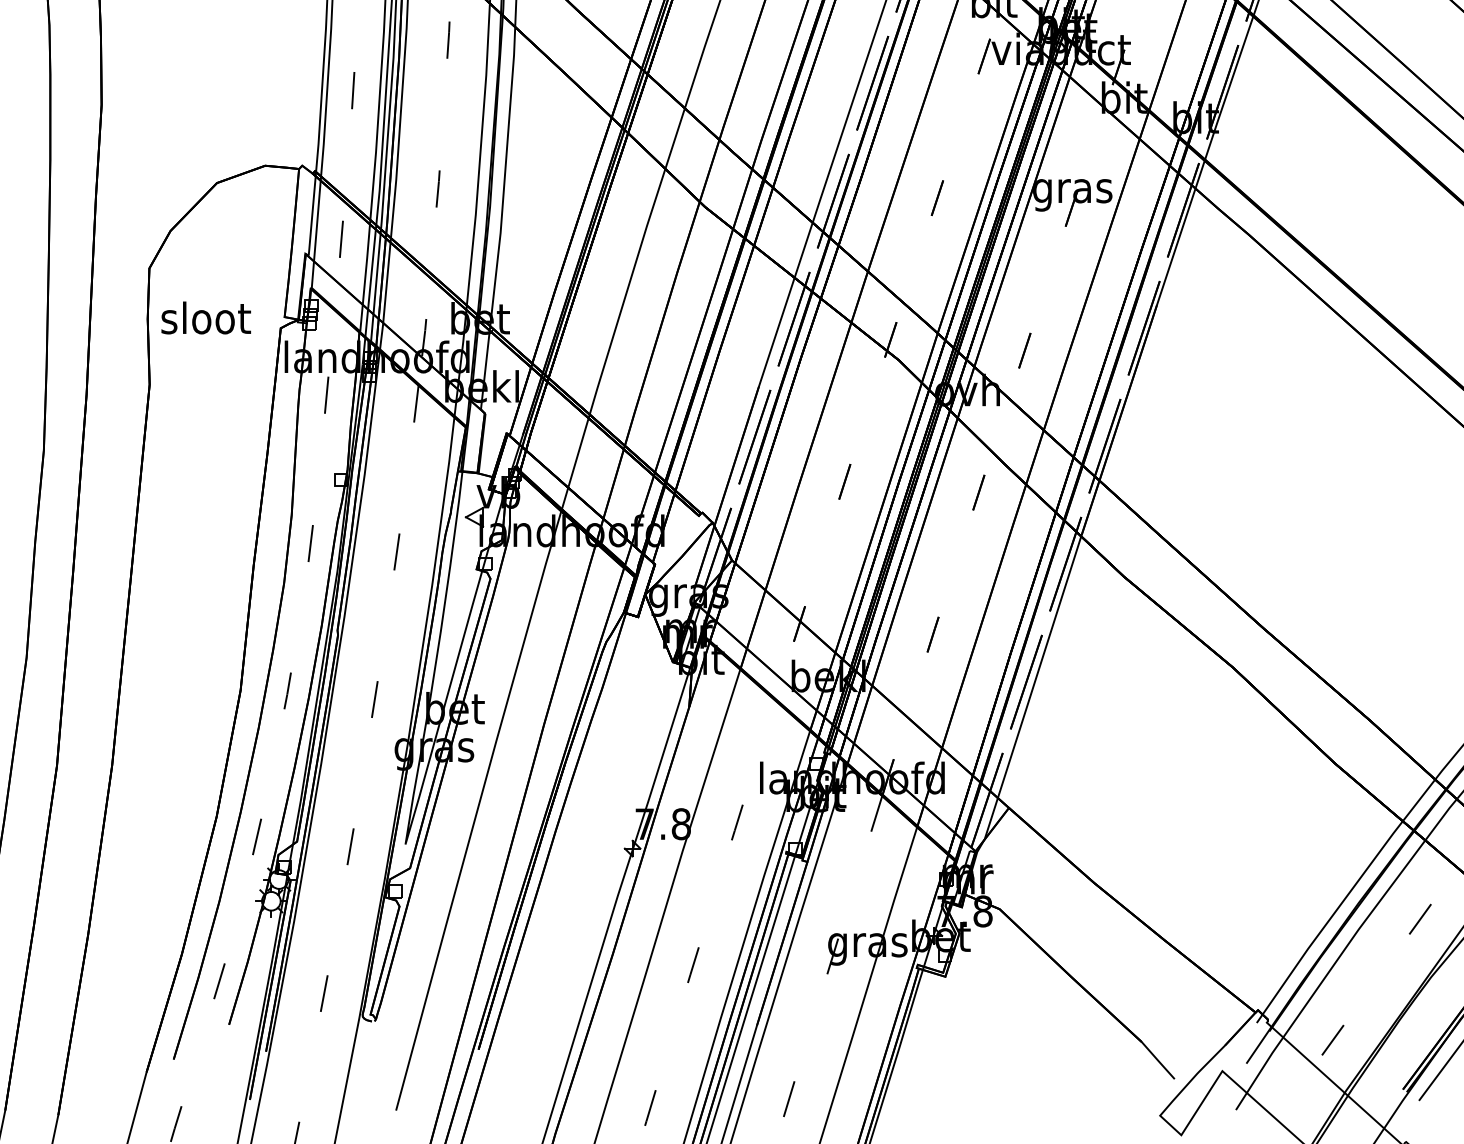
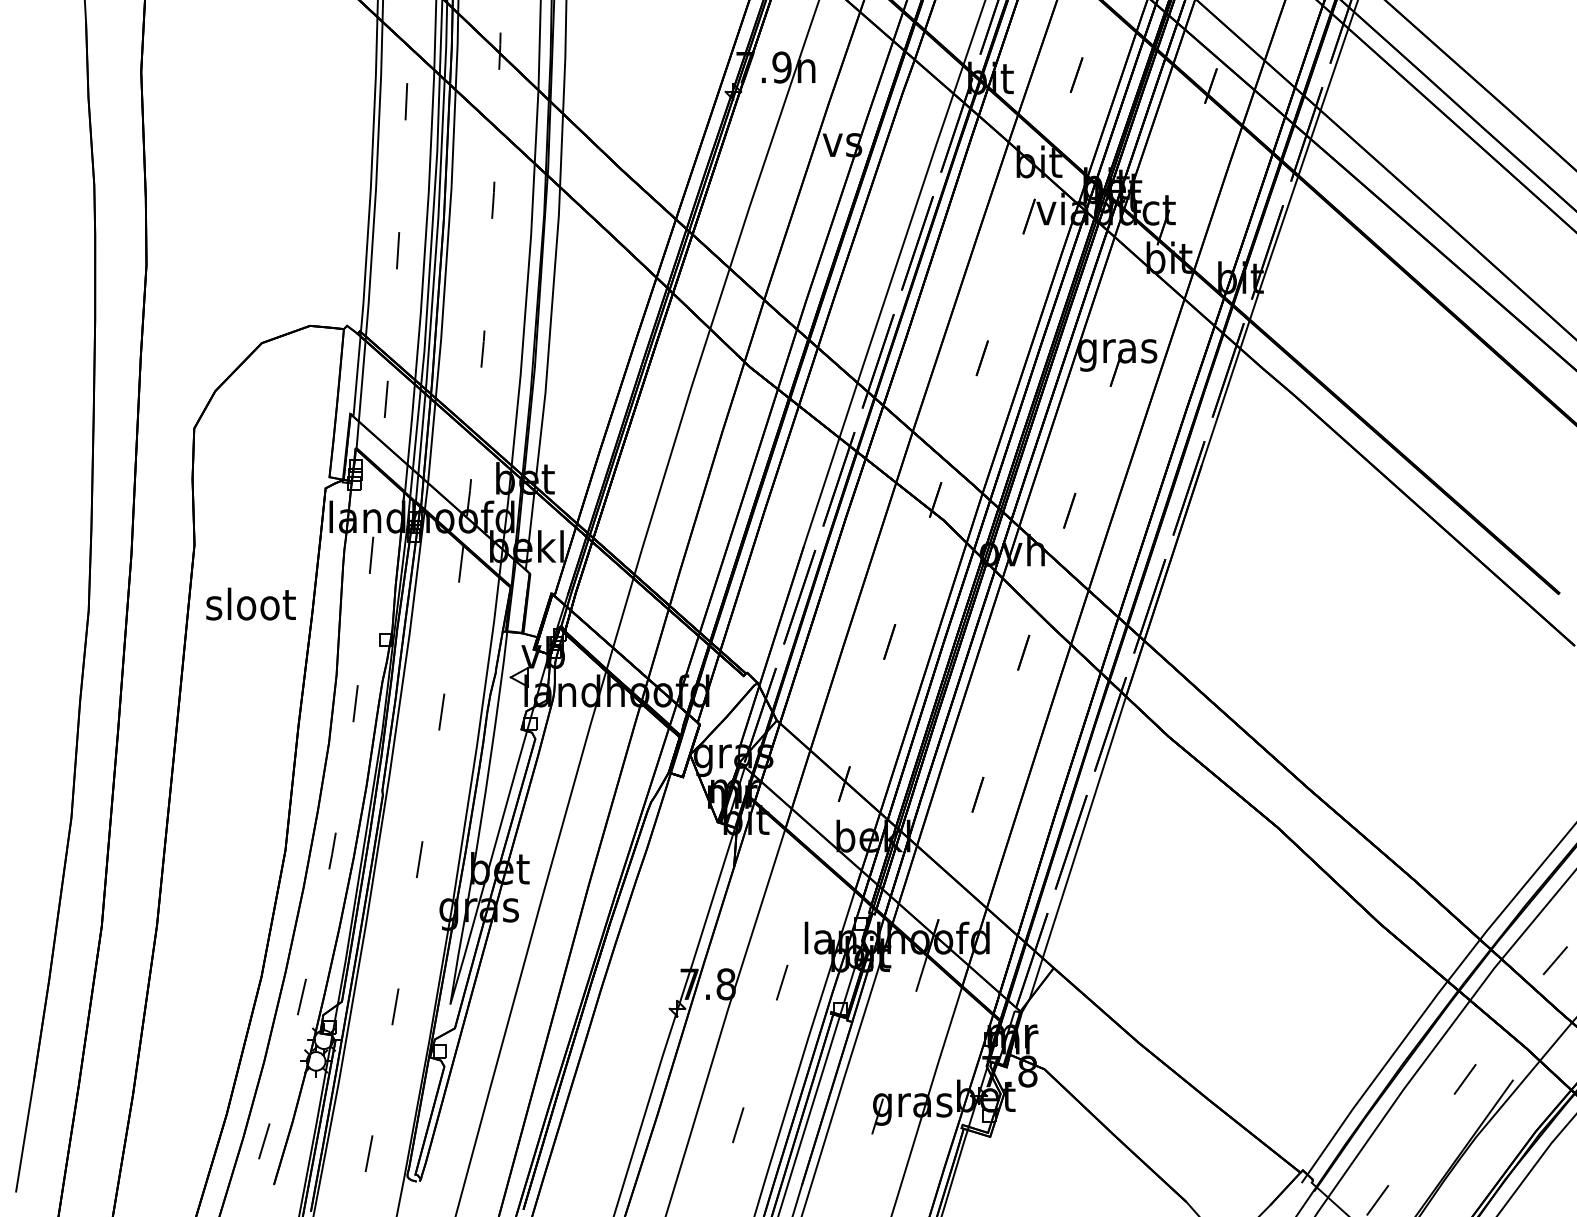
text: (205, 317) -> (250, 603), moved

